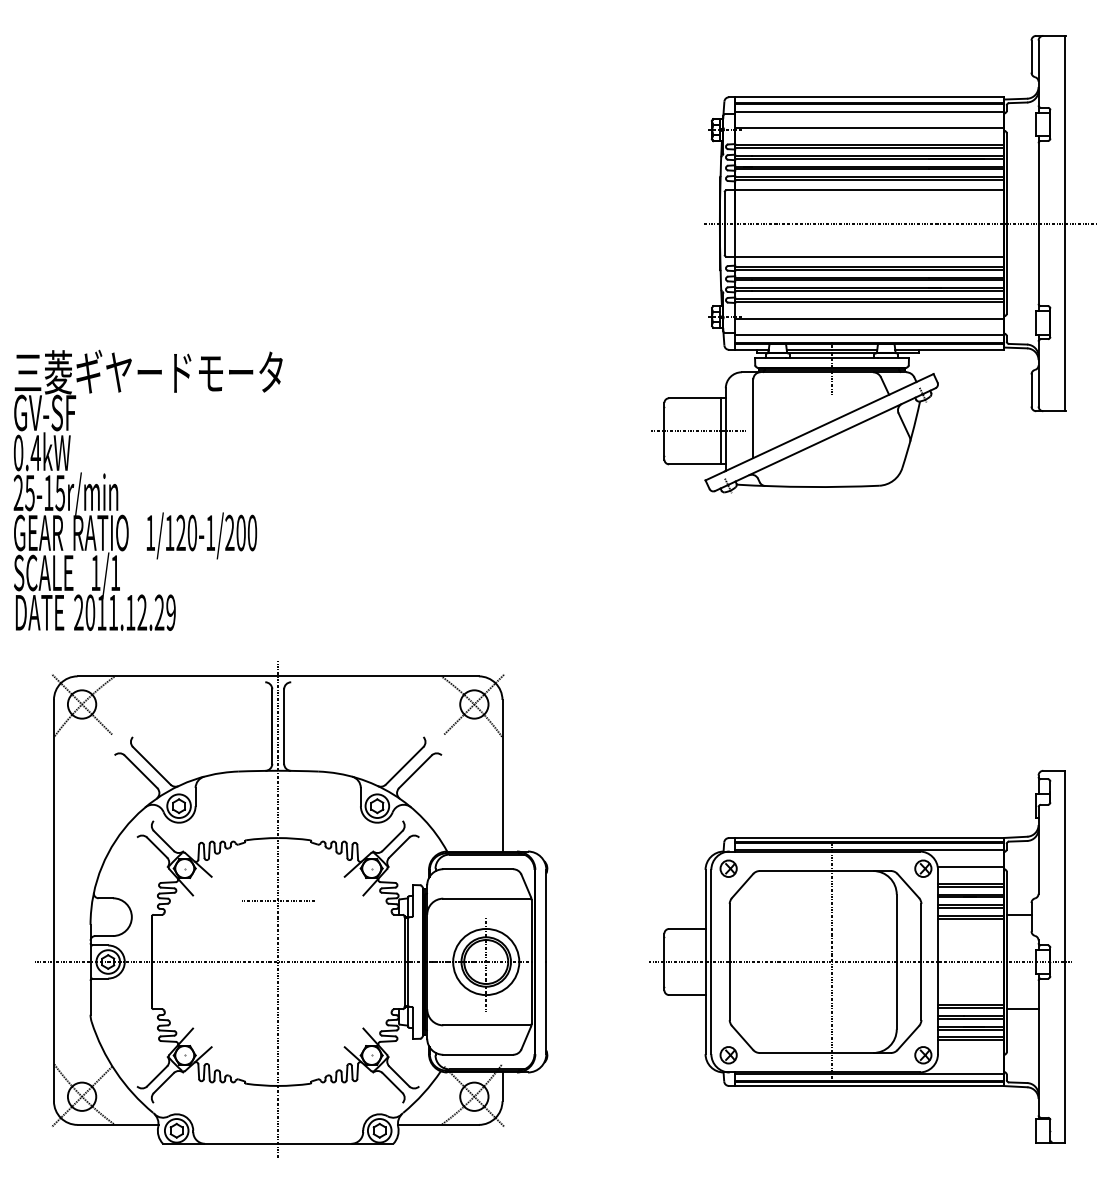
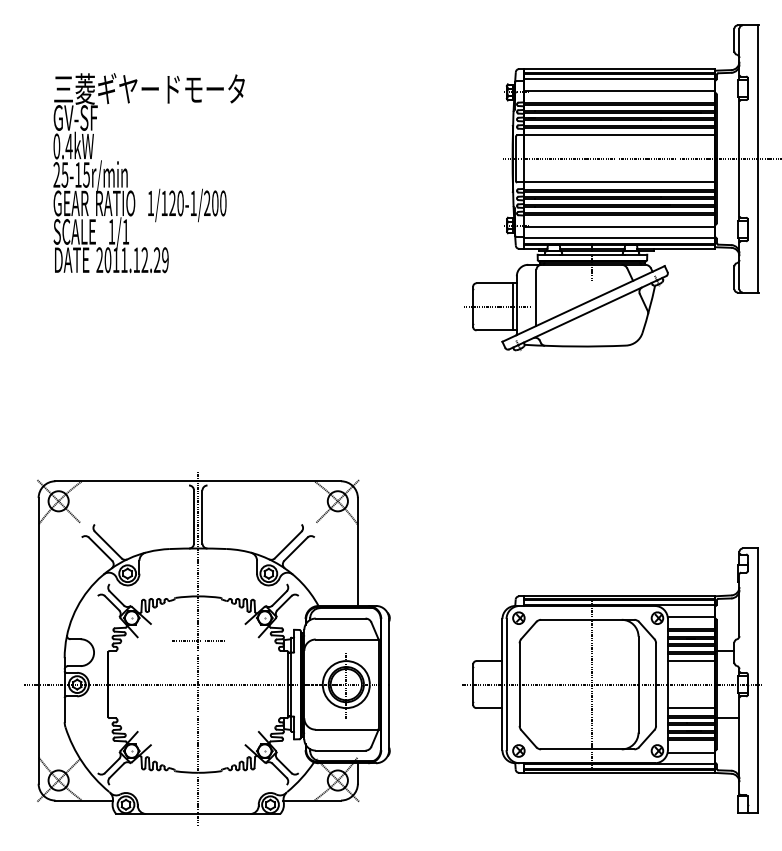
text: (147, 489) -> (148, 172), moved
line: (971, 928) -> (691, 660), added
line: (971, 995) -> (691, 708), added
line: (970, 1057) -> (691, 752), added

